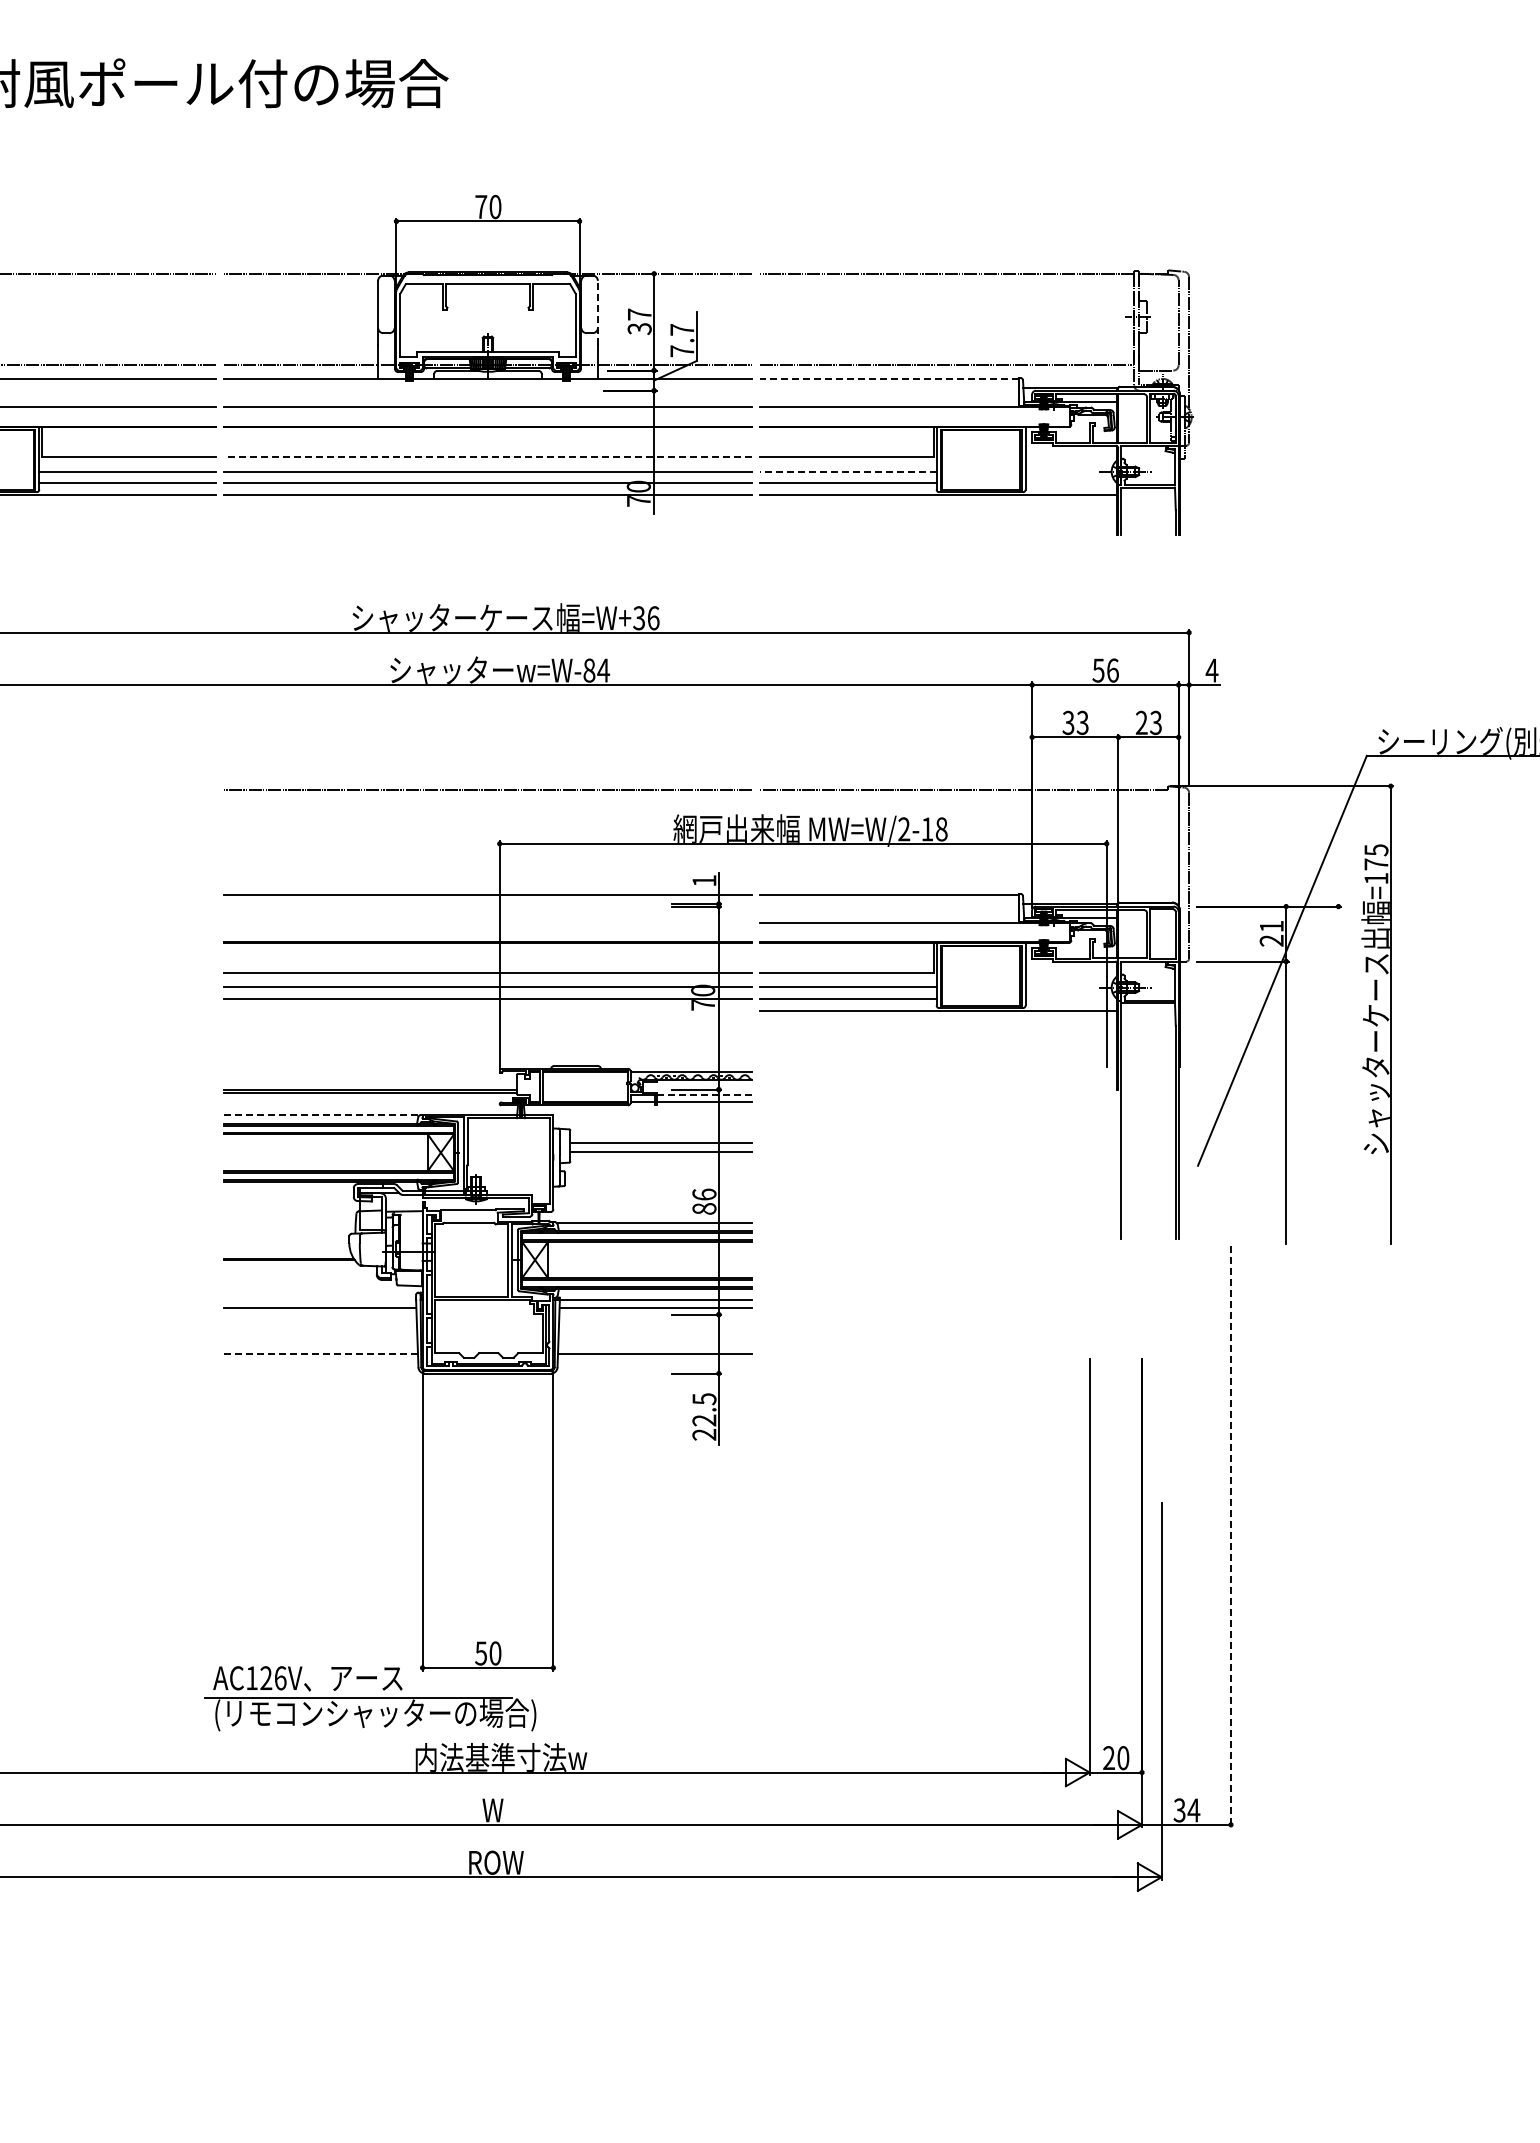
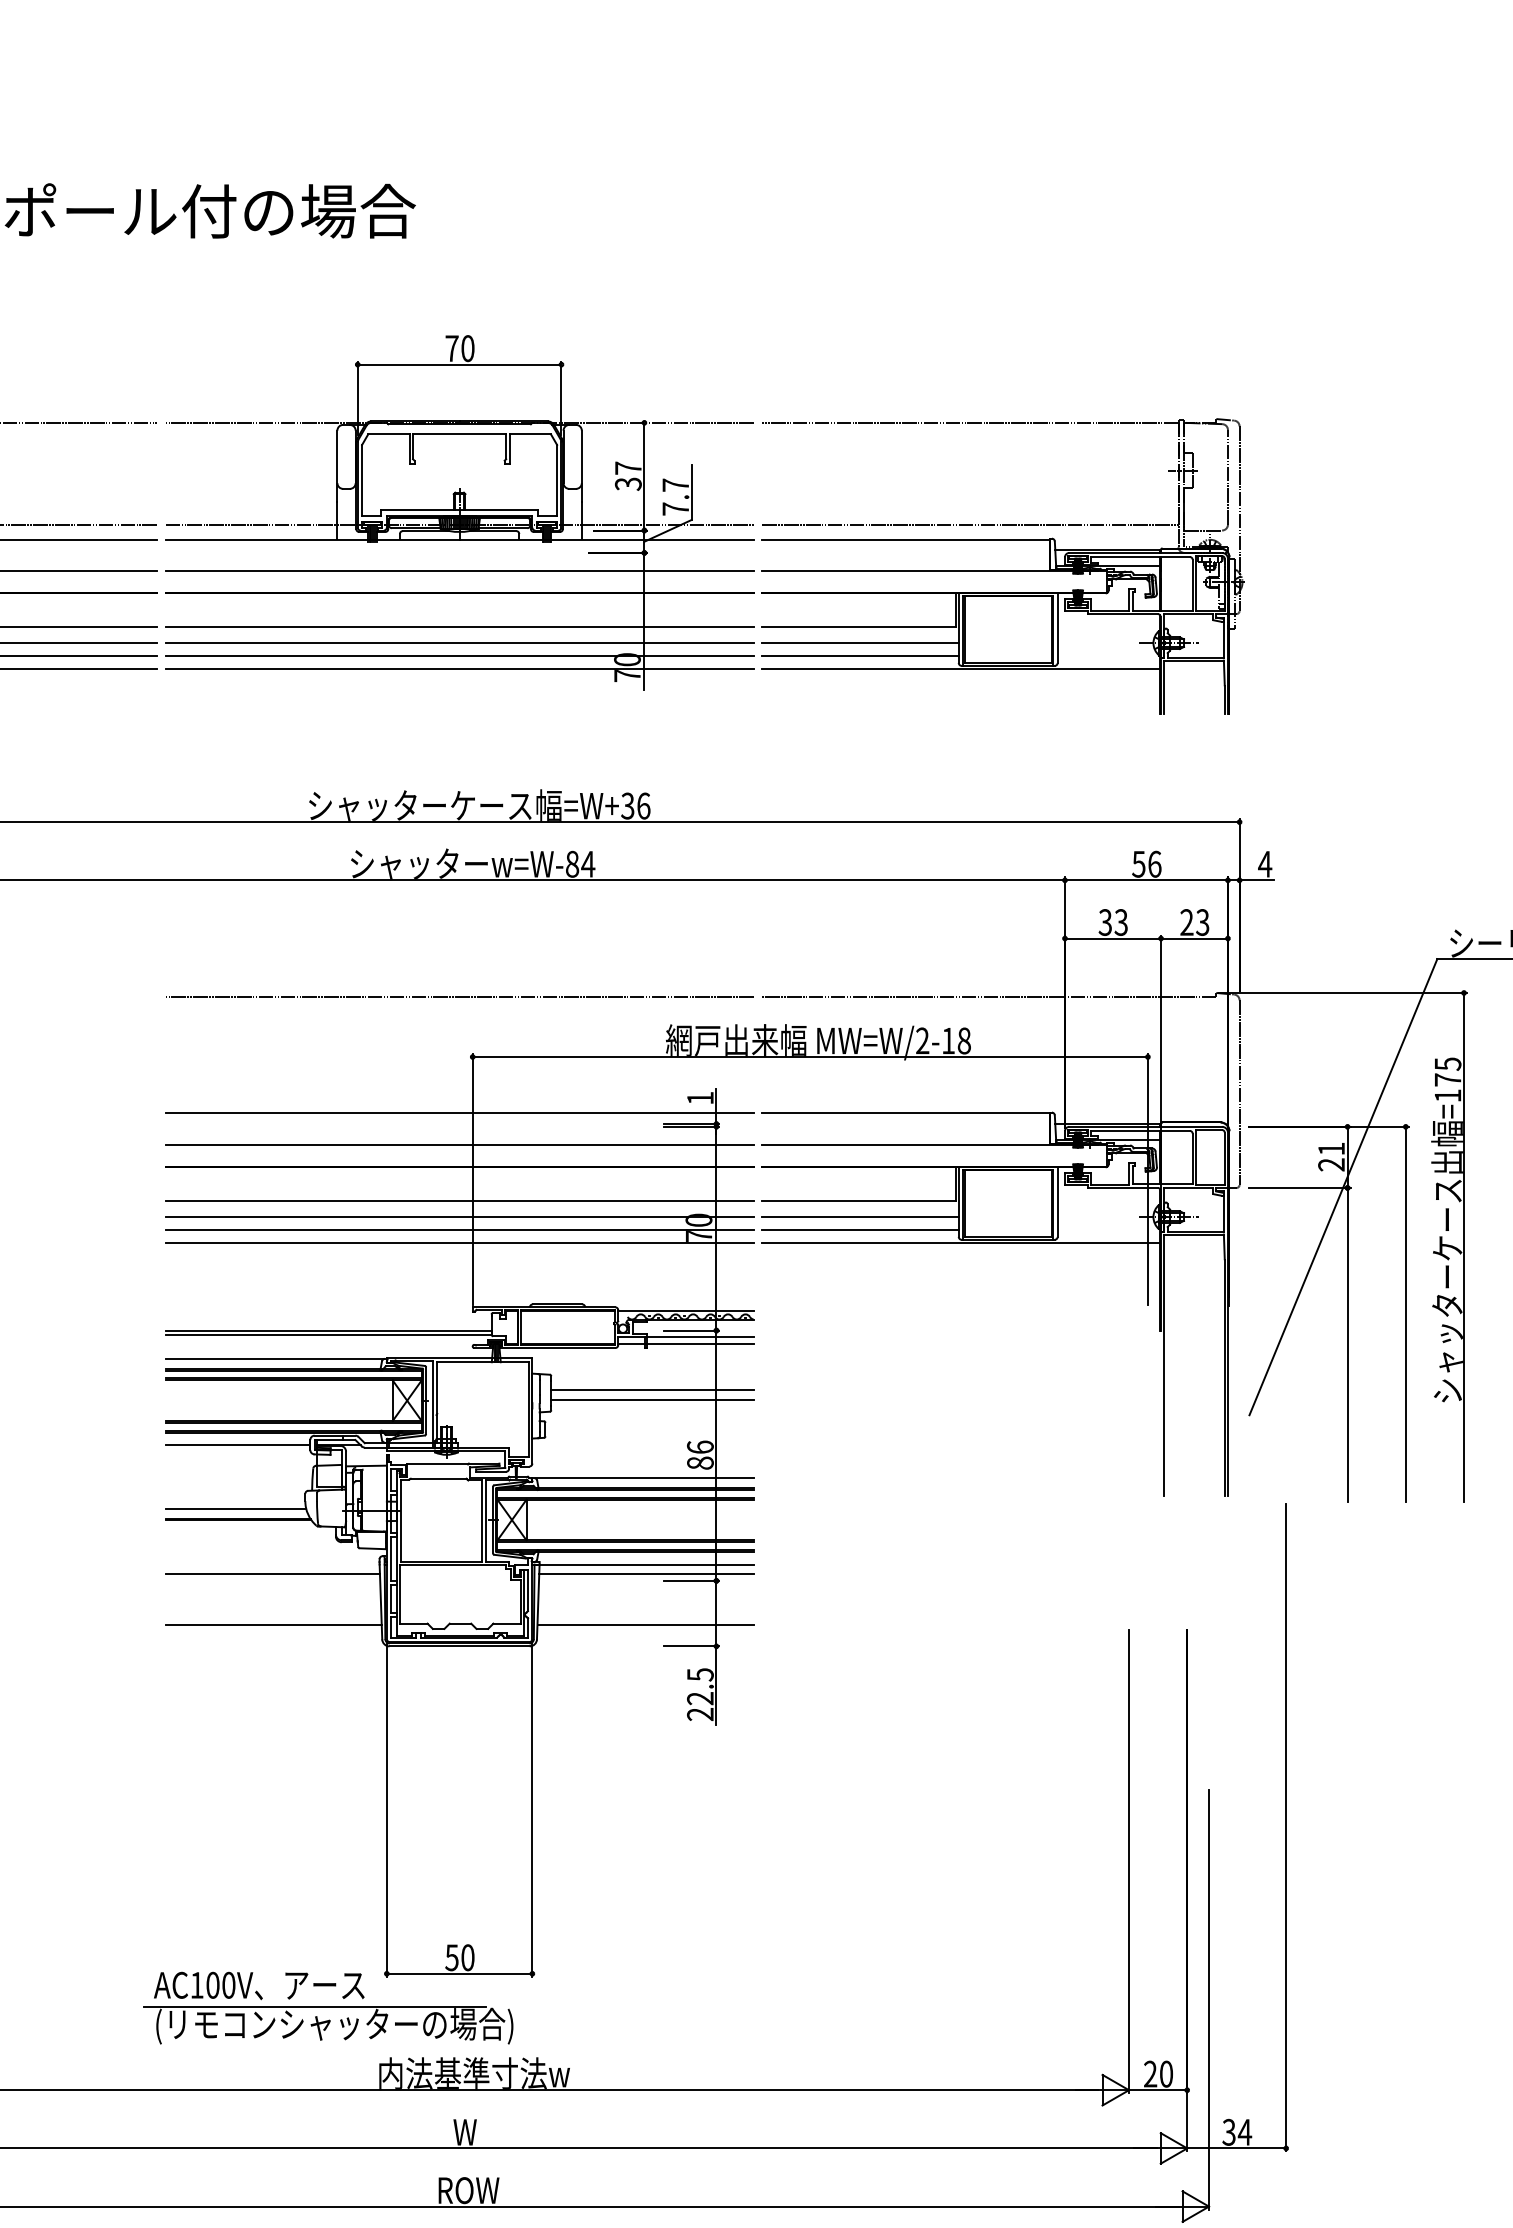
line: (597, 312) -> (581, 465), dashed -> solid
line: (889, 378) -> (906, 539), dashed -> solid
line: (487, 457) -> (459, 627), dashed -> solid
line: (847, 471) -> (859, 642), dashed -> solid
line: (487, 922) -> (459, 1144), added
line: (487, 1011) -> (459, 1243), added
line: (1338, 1075) -> (1405, 1314), added
line: (704, 1095) -> (700, 1337), dashed -> solid
line: (321, 1115) -> (274, 1359), dashed -> solid
line: (288, 1192) -> (237, 1444), added
line: (286, 1250) -> (235, 1509), added
line: (321, 1353) -> (274, 1624), dashed -> solid
line: (1230, 1536) -> (1285, 1827), dashed -> solid
text: (273, 1678) -> (220, 1985), AC126V -> AC100V

